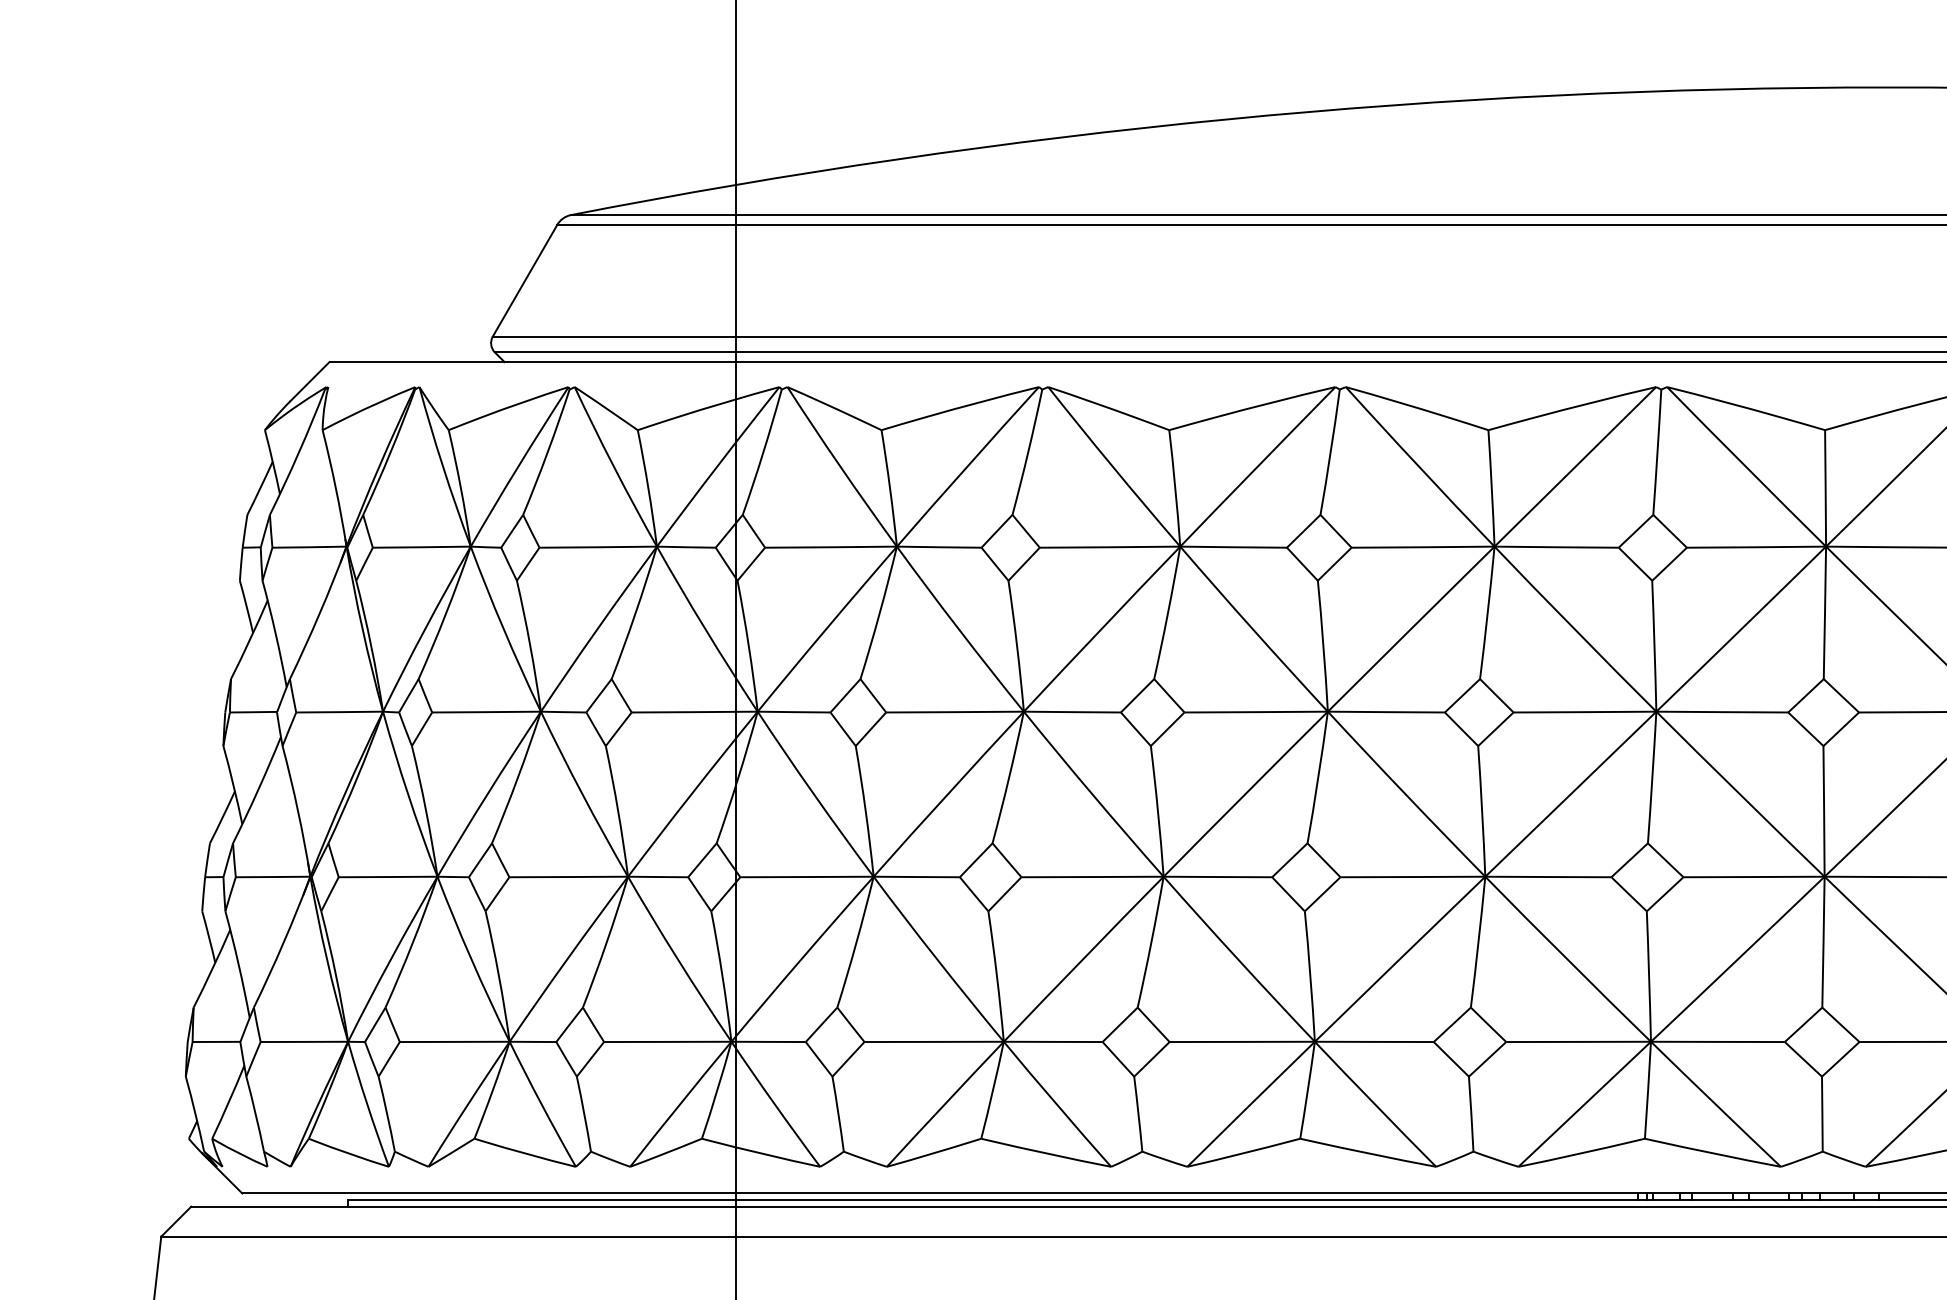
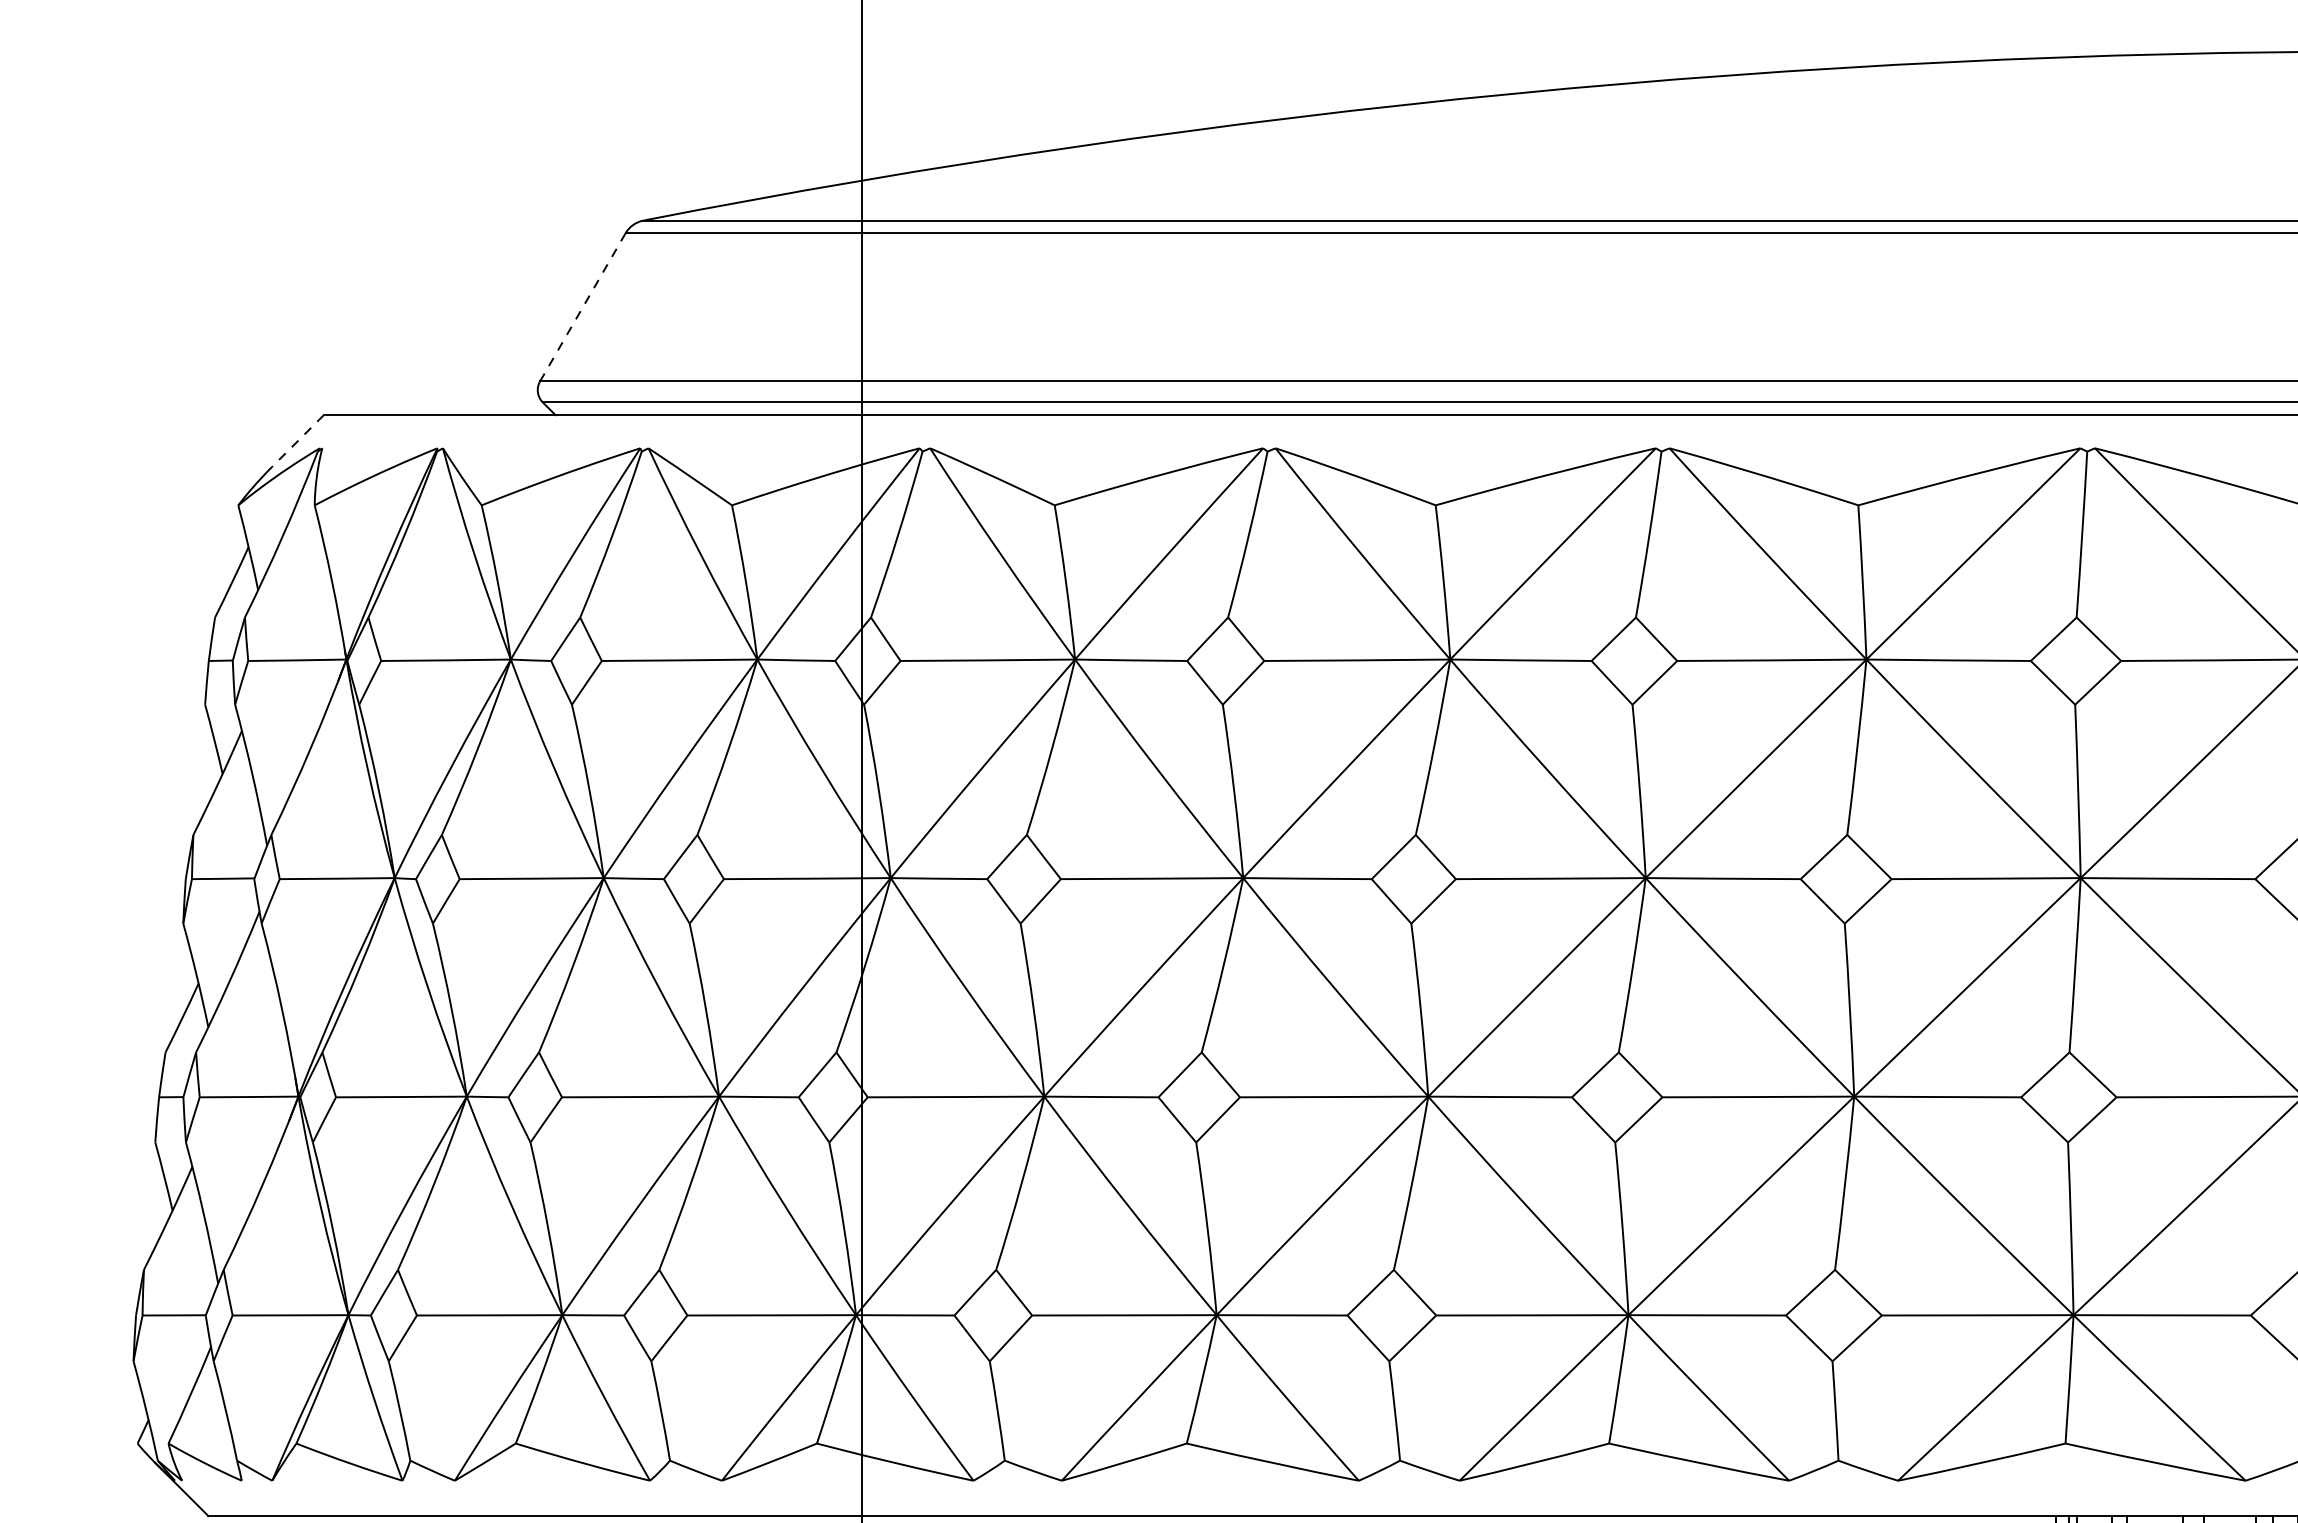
line: (525, 280) -> (583, 307), solid -> dashed
line: (309, 381) -> (297, 440), solid -> dashed

